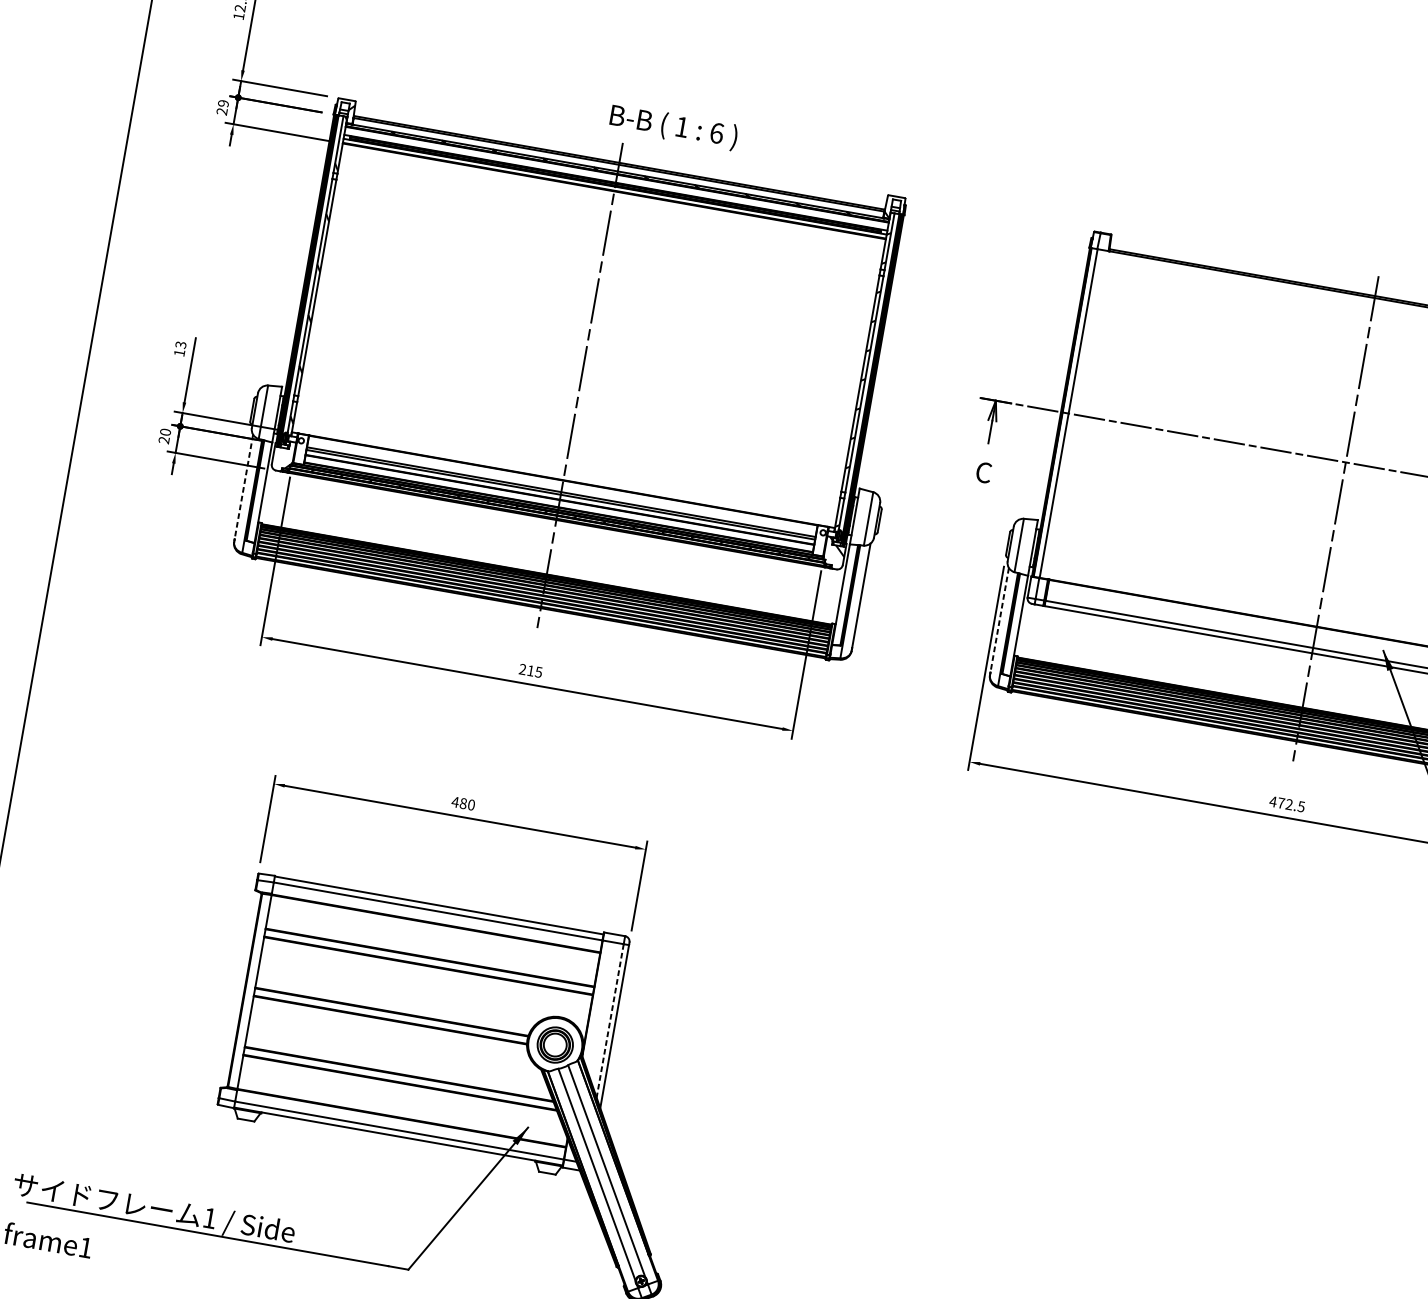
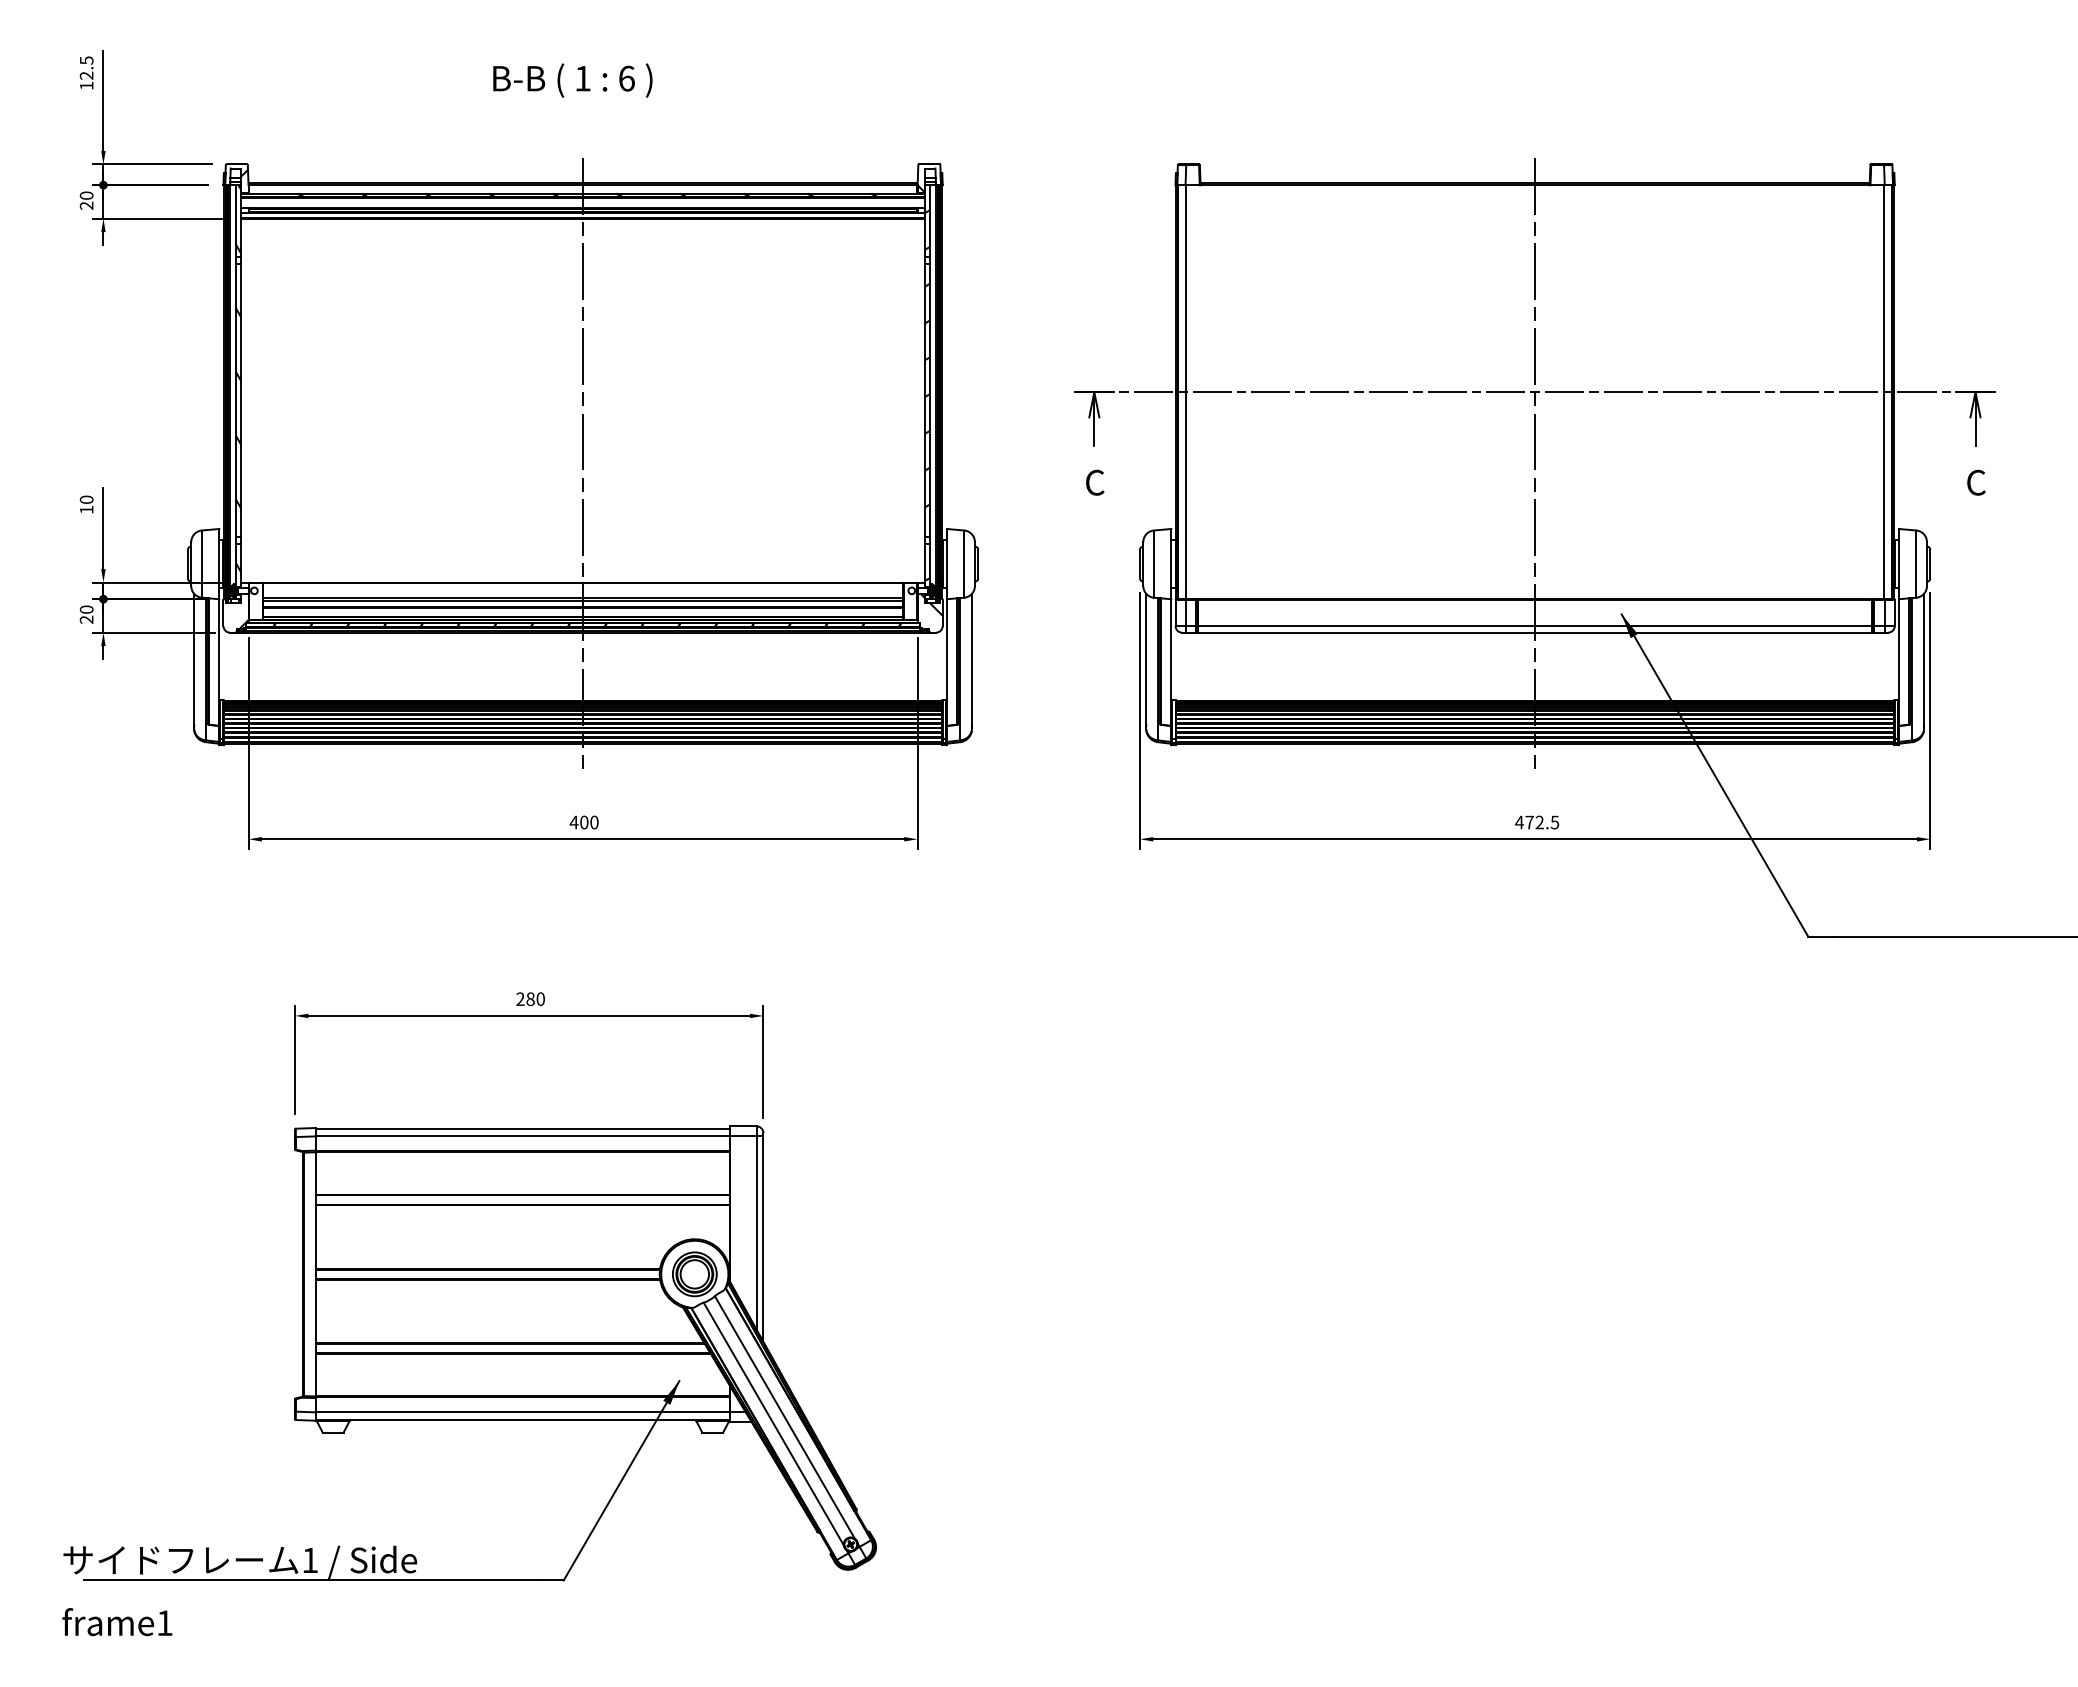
text: (223, 103) -> (86, 195), 29 -> 20
text: (673, 127) -> (572, 80), moved
text: (180, 344) -> (86, 499), 13 -> 10
line: (244, 486) -> (194, 659), dashed -> solid
line: (999, 620) -> (1146, 659), dashed -> solid
text: (530, 670) -> (583, 822), 215 -> 400
text: (454, 801) -> (519, 998), 480 -> 280
line: (609, 1021) -> (756, 1233), dashed -> solid

